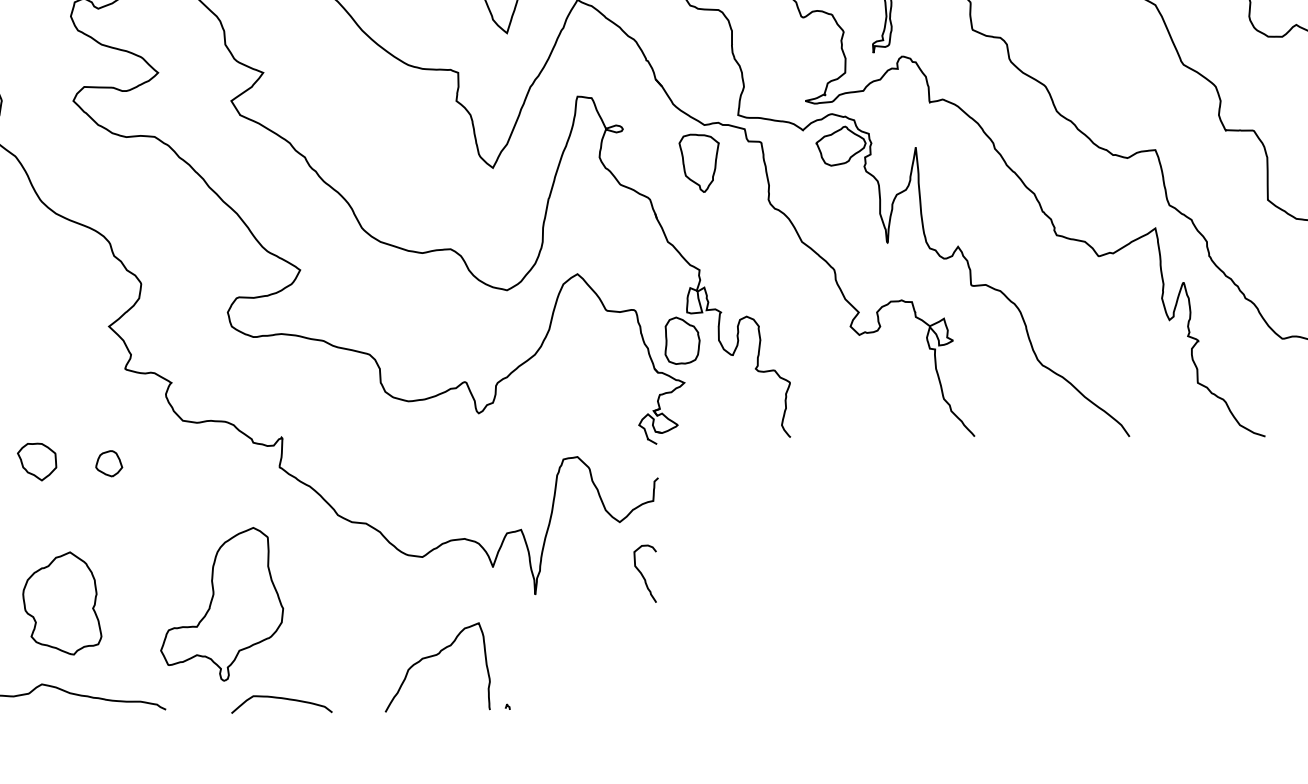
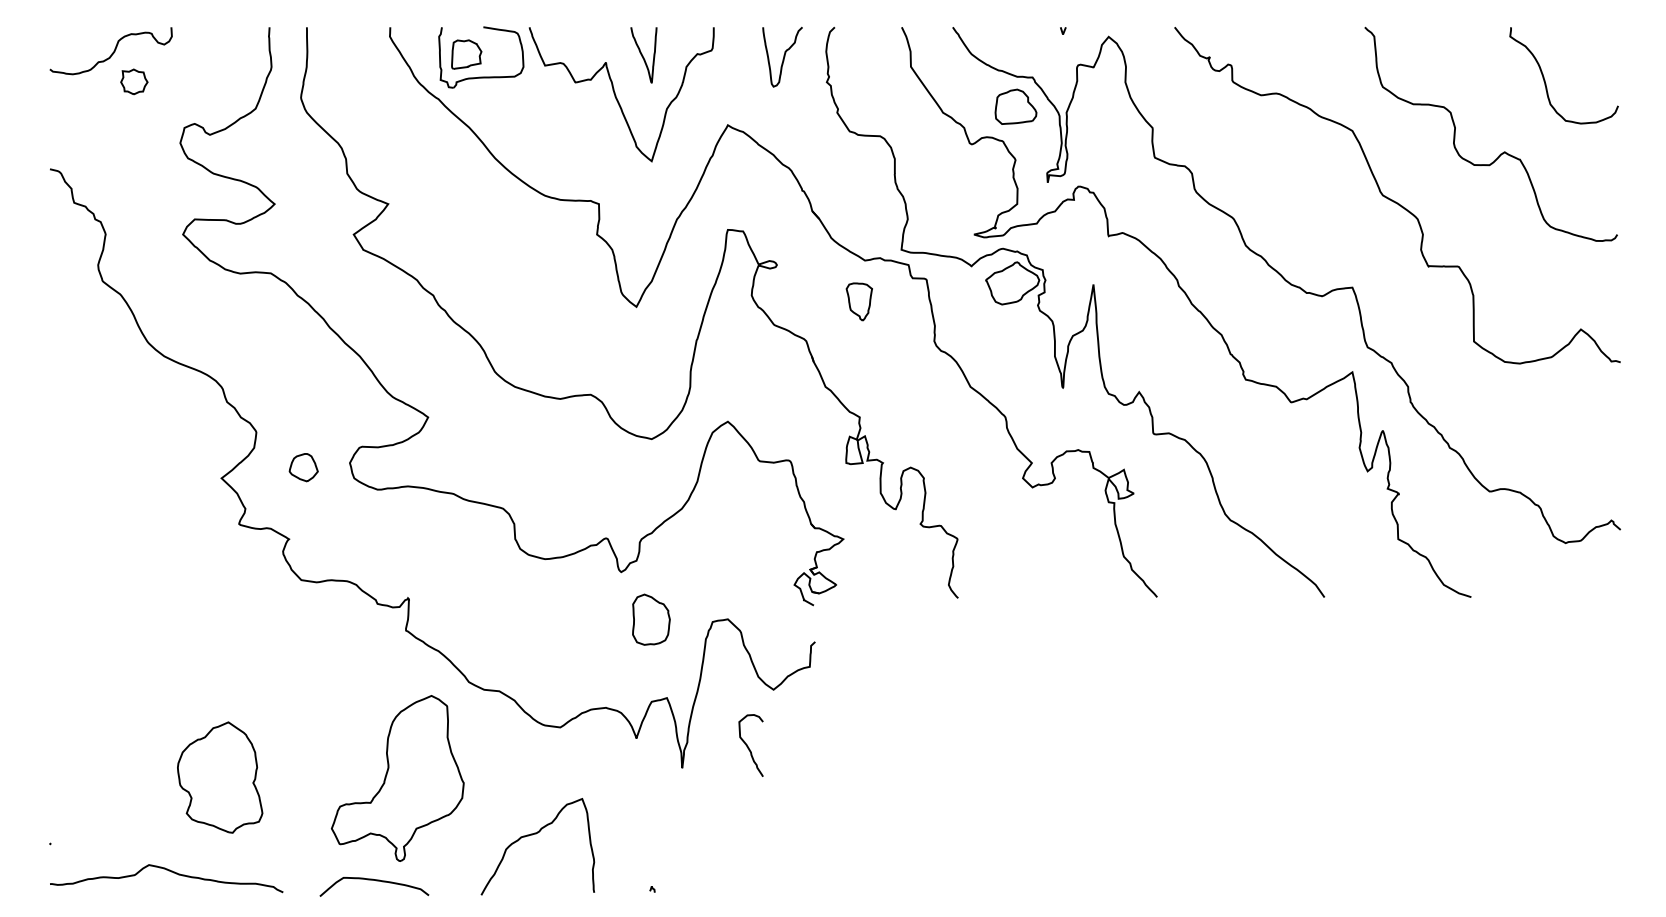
part: (699, 162) -> (859, 301), size x0.6
part: (682, 340) -> (651, 619), moved
part: (36, 461) -> (143, 624), removed
part: (108, 463) -> (303, 467), moved
curve: (642, 574) -> (748, 746), moved
part: (62, 603) -> (220, 777), moved
part: (221, 604) -> (397, 778), moved
curve: (436, 656) -> (536, 834), moved
curve: (283, 699) -> (376, 881), moved

